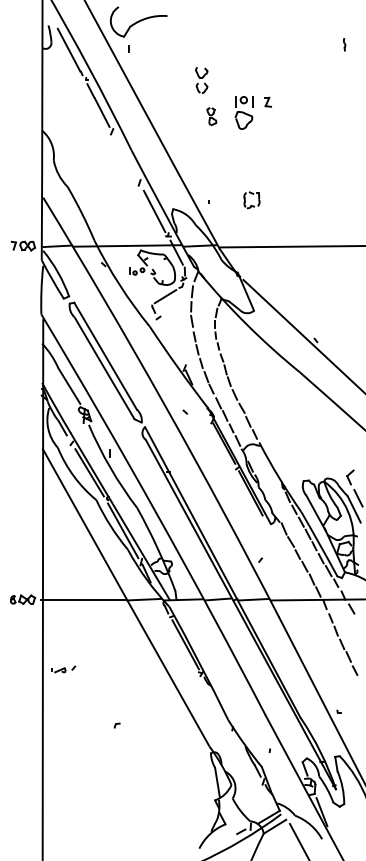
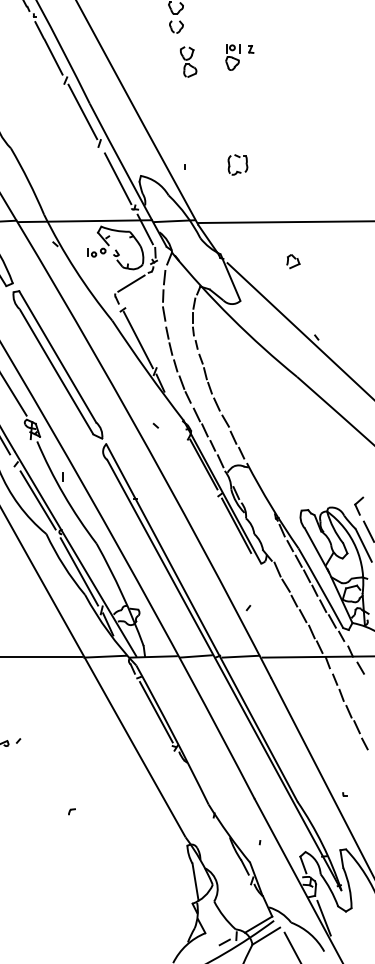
part: (253, 113) -> (239, 58), size x0.62
part: (211, 116) -> (188, 61), size x1.43
line: (125, 157) -> (82, 112), added
part: (296, 278) -> (292, 261), added
line: (170, 342) -> (137, 340), added

